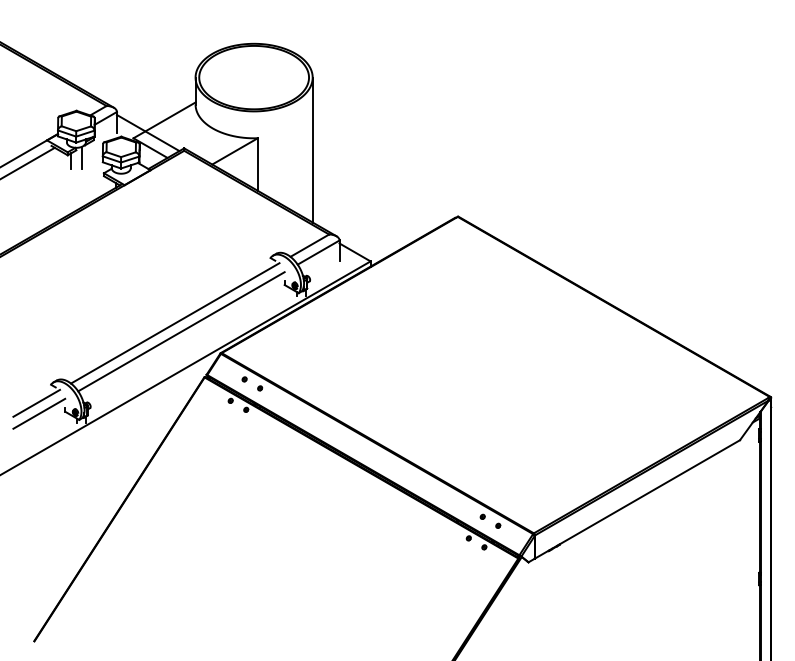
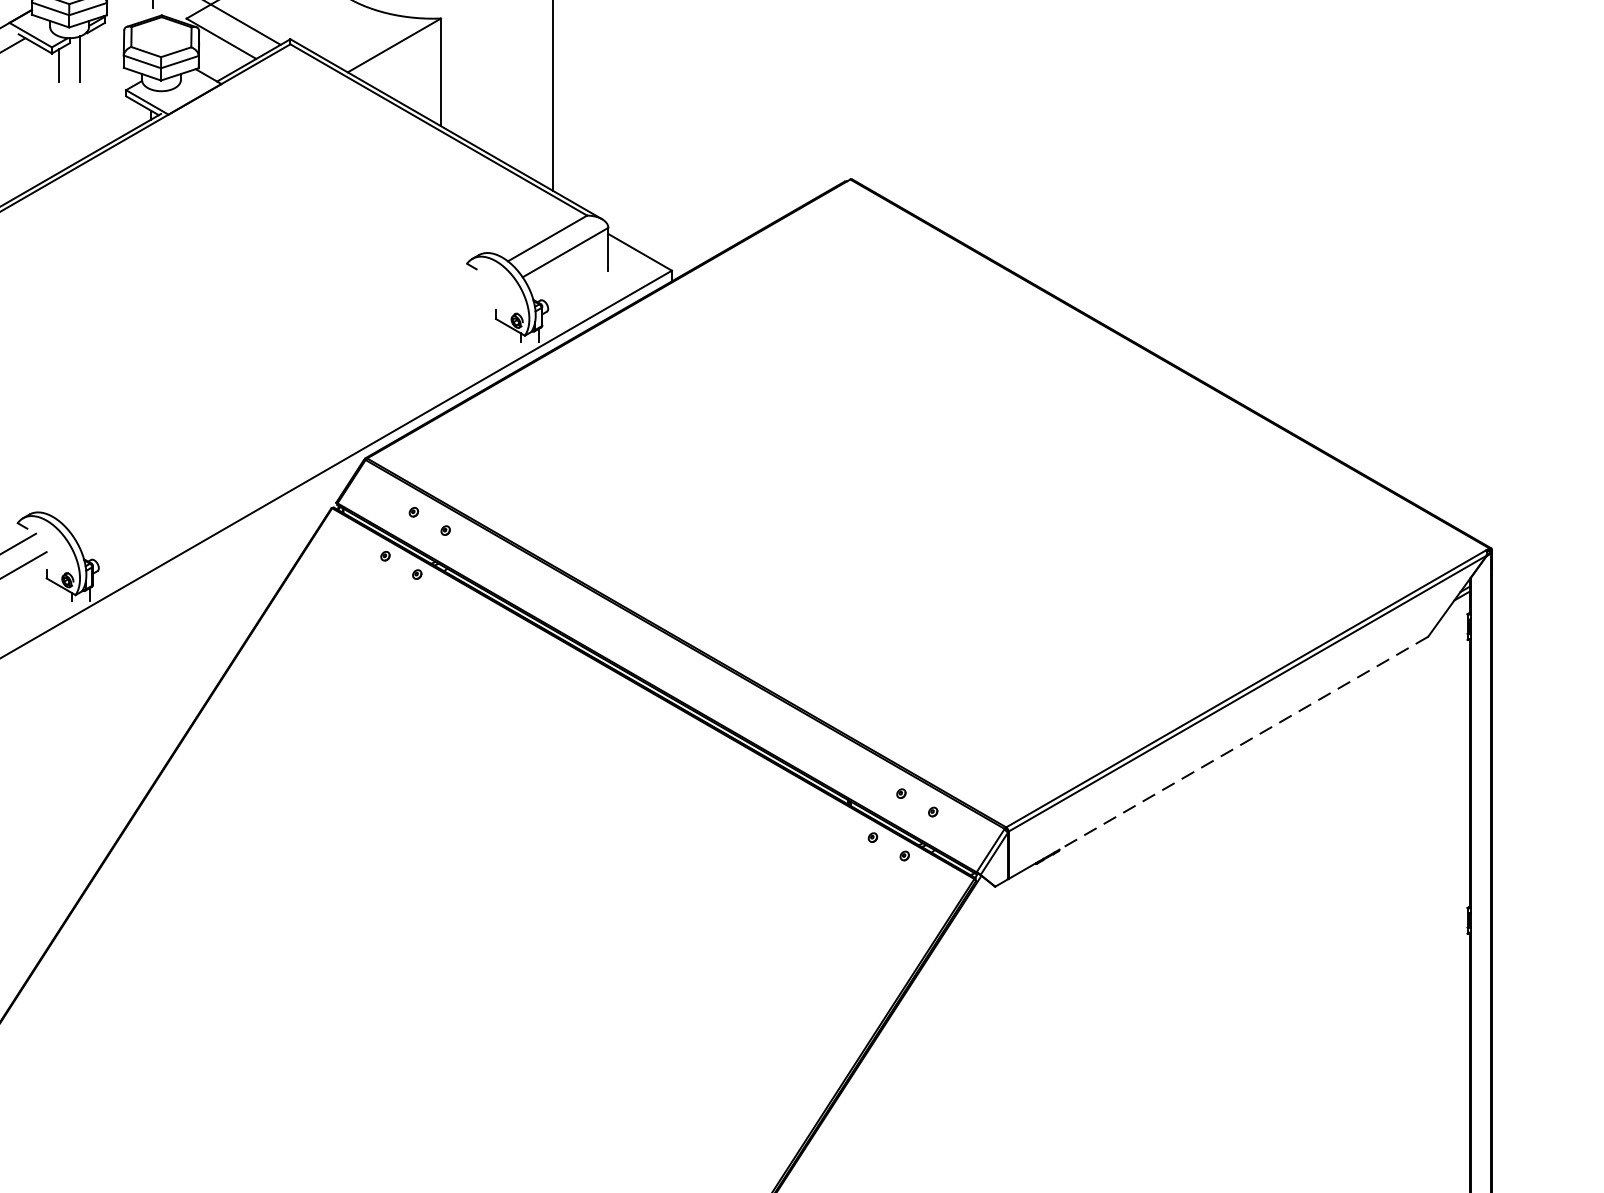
line: (175, 323) -> (272, 397), removed
line: (181, 331) -> (284, 414), removed
line: (649, 492) -> (1242, 743), solid -> dashed

